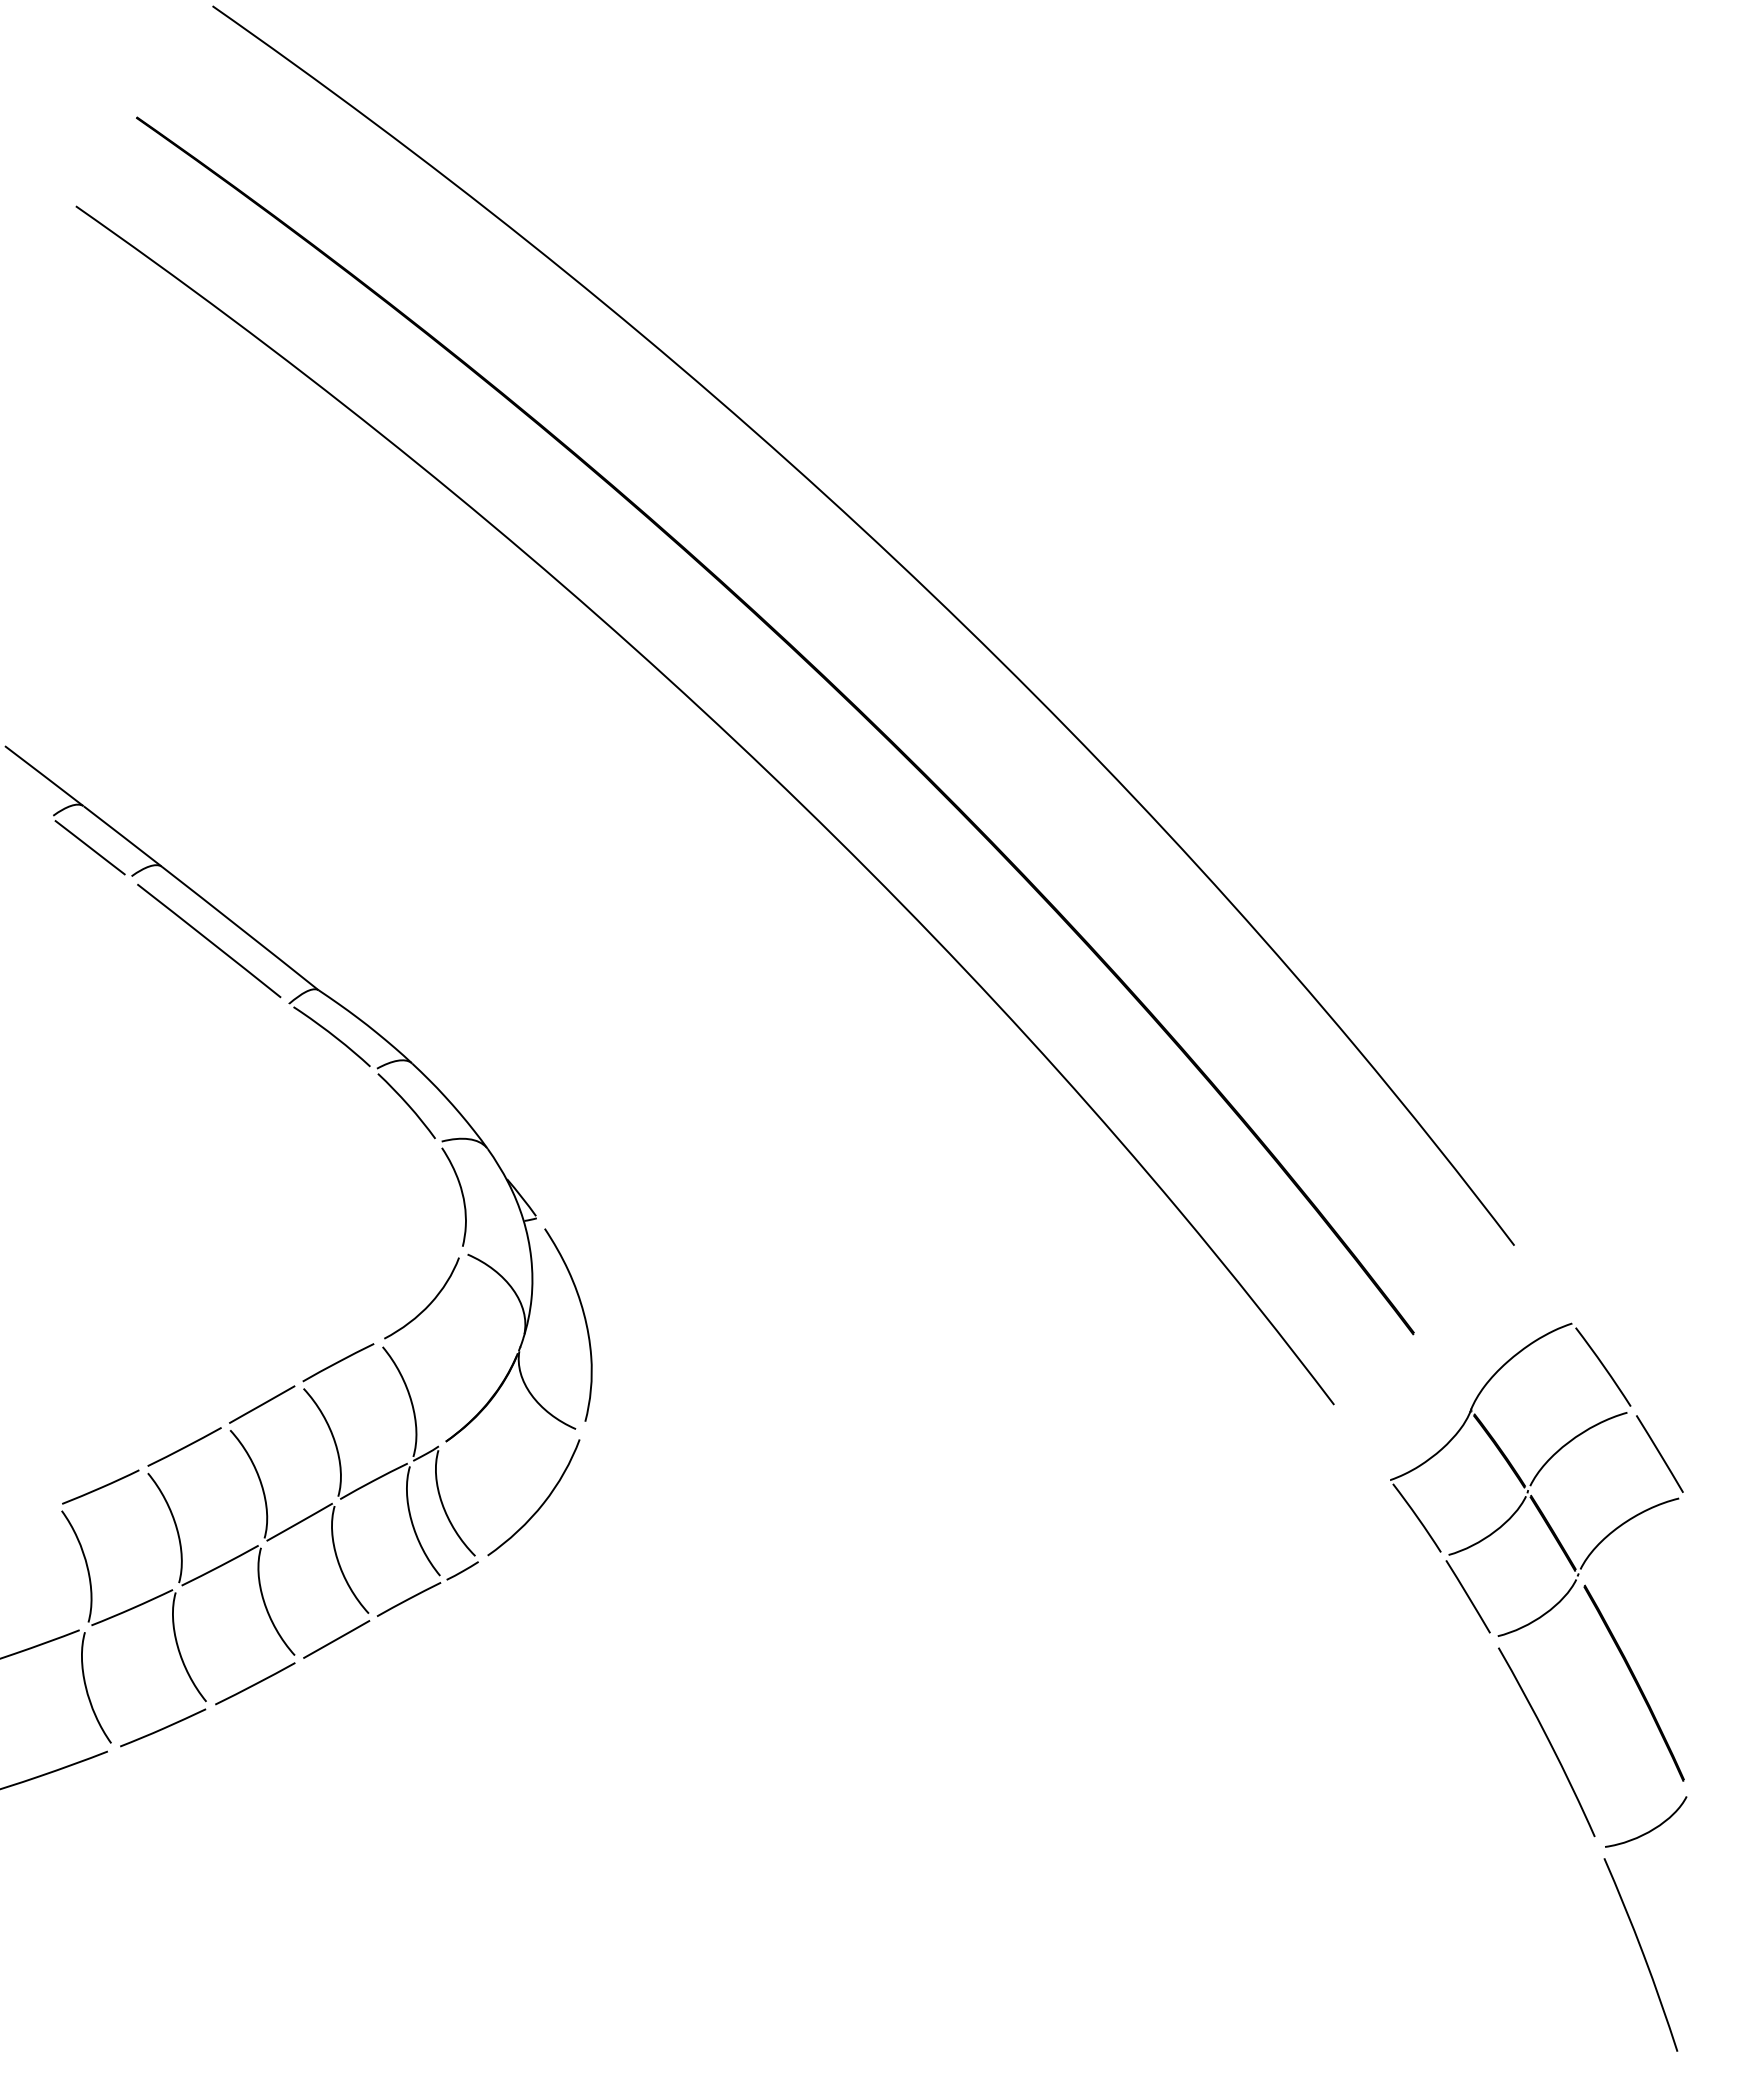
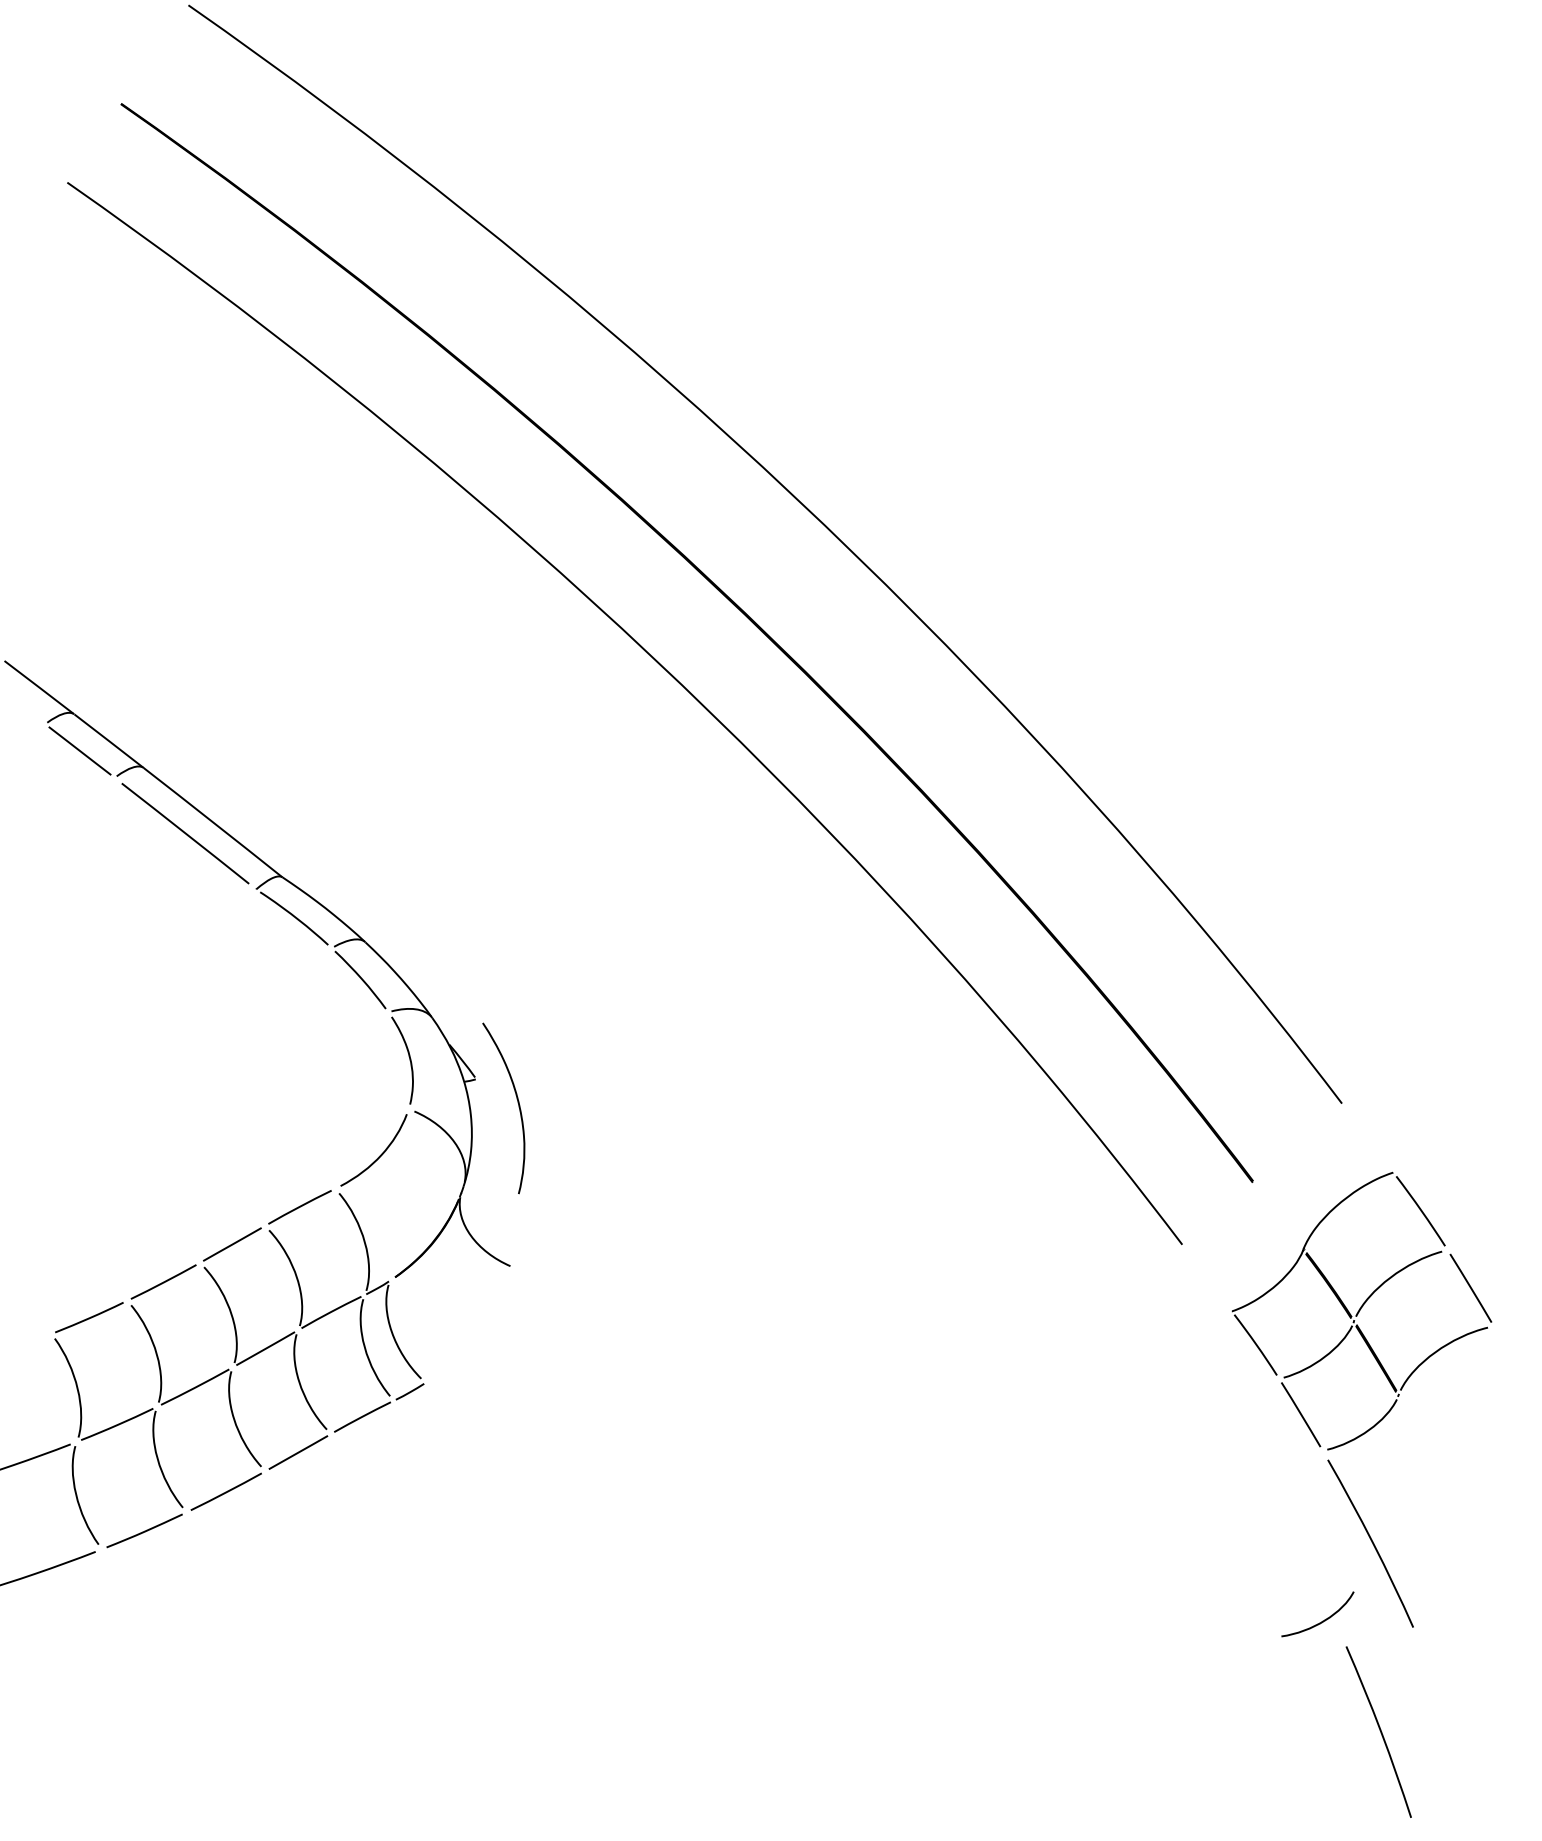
curve: (584, 1320) -> (518, 1104), moved
curve: (541, 1504) -> (479, 1332), removed
part: (1633, 1682) -> (1447, 1490), removed
curve: (1652, 1828) -> (1323, 1620), moved
curve: (1642, 1954) -> (1380, 1731), moved

